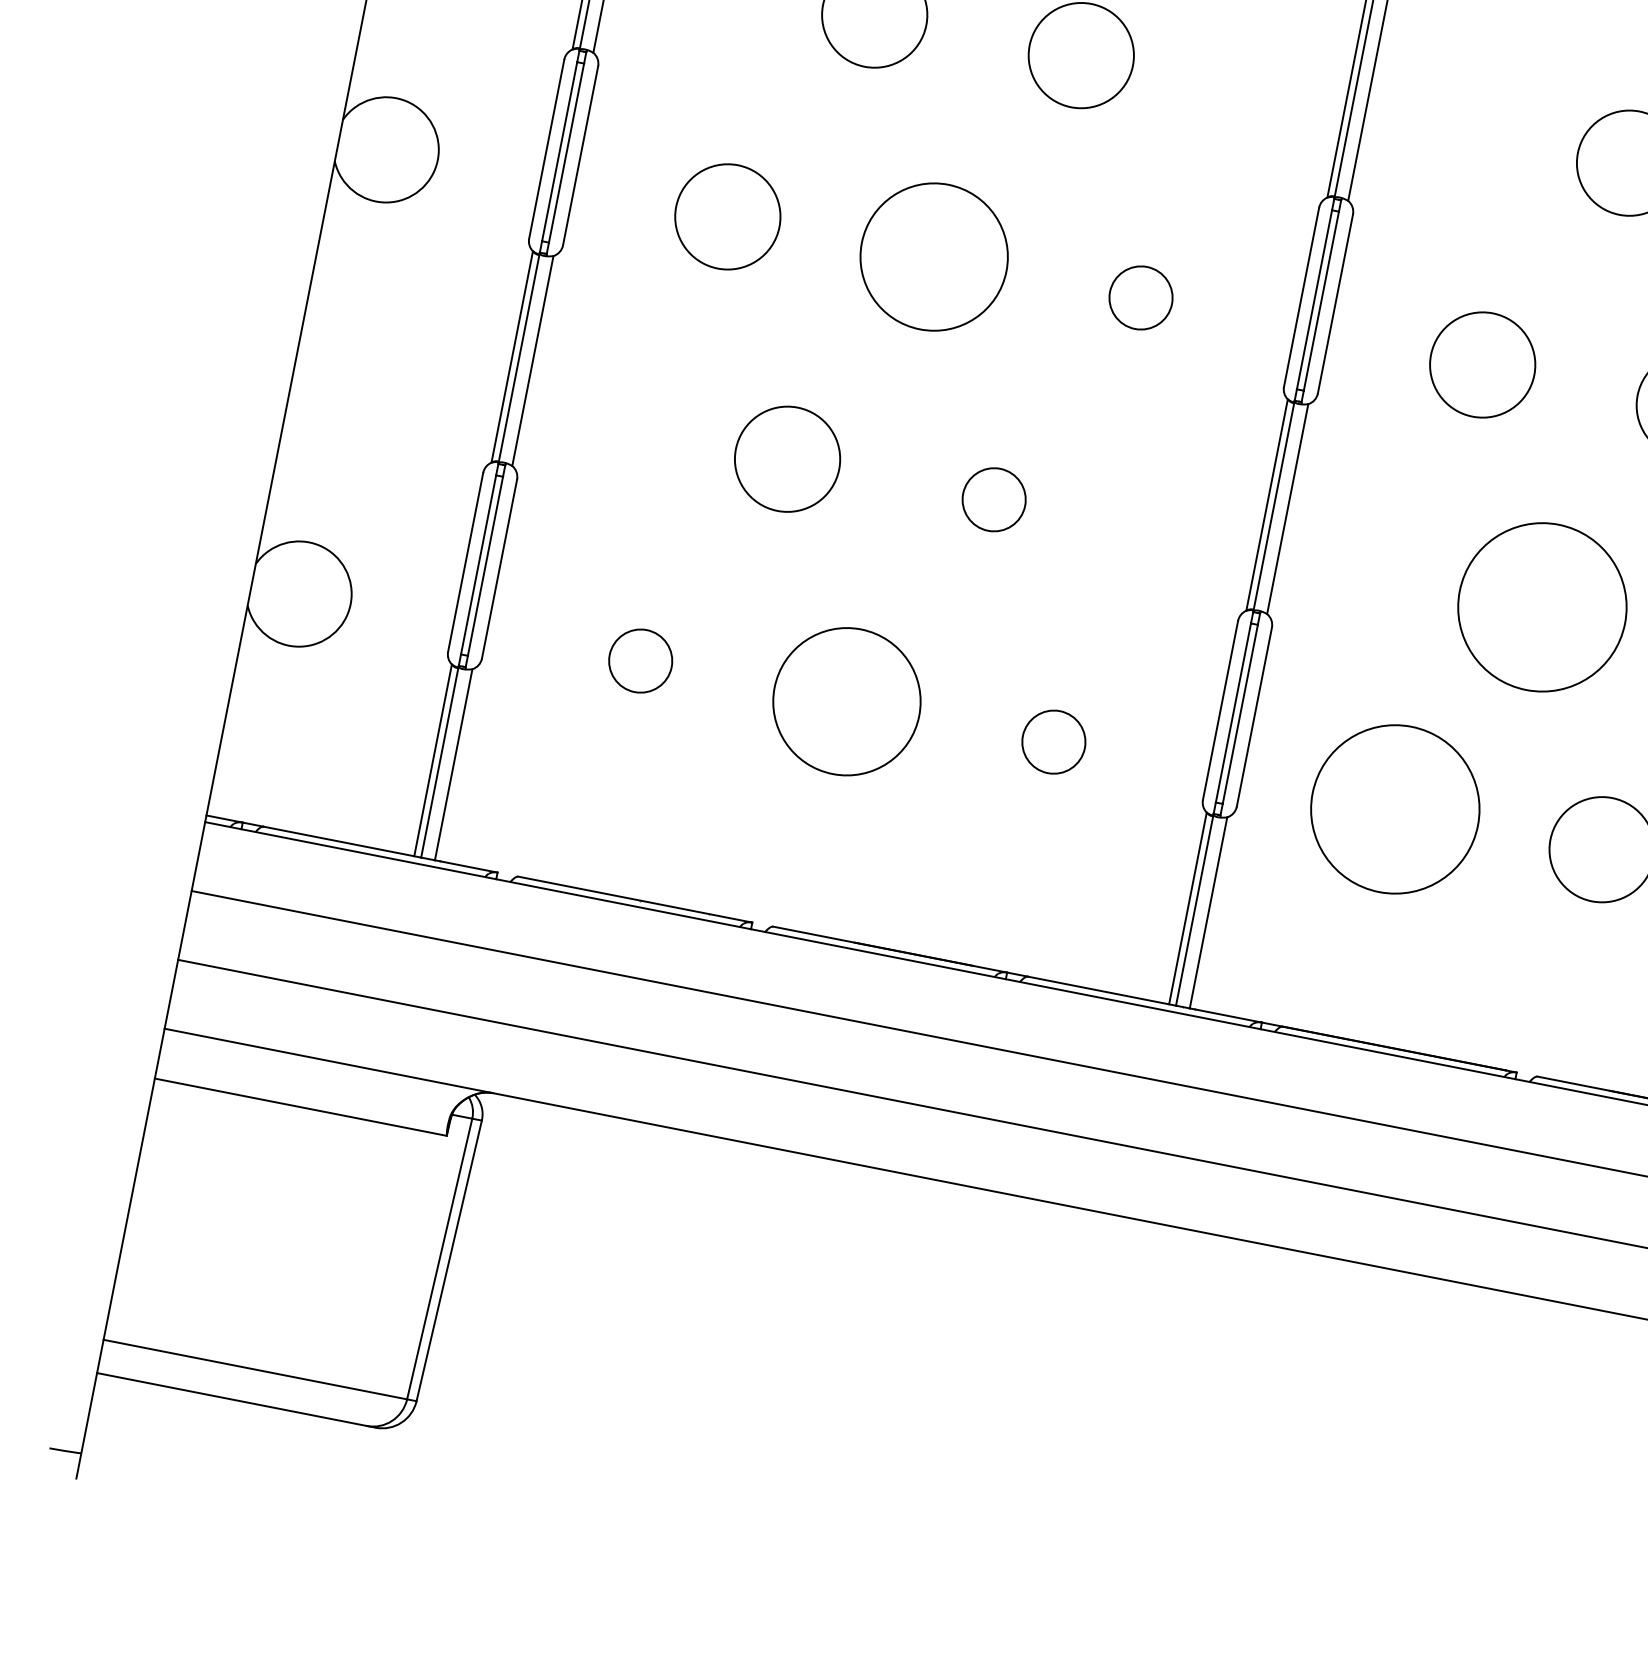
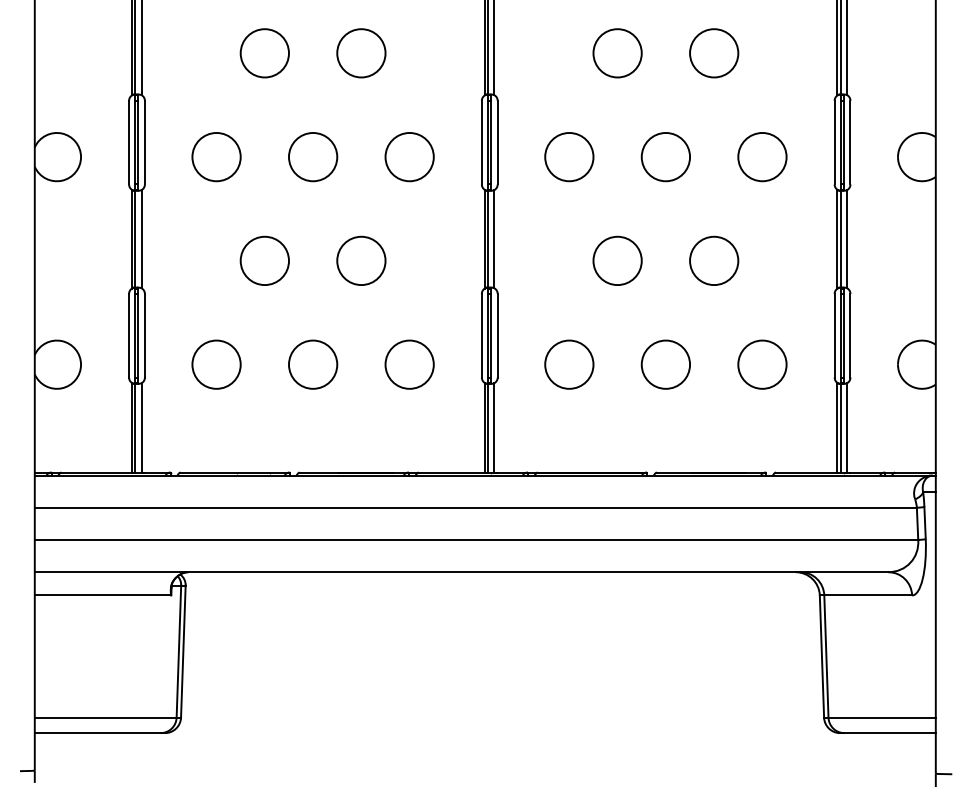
circle: (935, 258) -> (313, 157), size x0.71
circle: (1140, 296) -> (409, 156), size x1.67
circle: (994, 498) -> (361, 260), size x1.67
circle: (1542, 606) -> (617, 260), size x0.62
circle: (640, 660) -> (216, 364), size x1.67
circle: (848, 701) -> (313, 364), size x0.71
circle: (1053, 741) -> (409, 364), size x1.67
circle: (1395, 808) -> (569, 364), size x0.62

